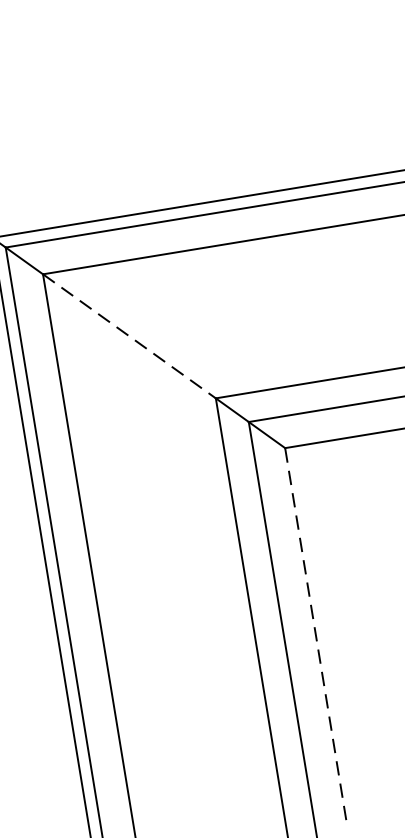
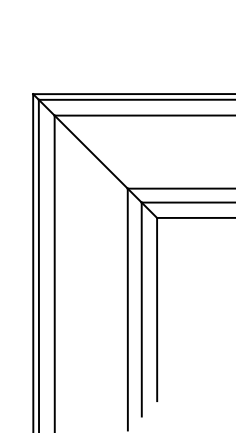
line: (130, 336) -> (91, 152), dashed -> solid
line: (316, 633) -> (157, 309), dashed -> solid

